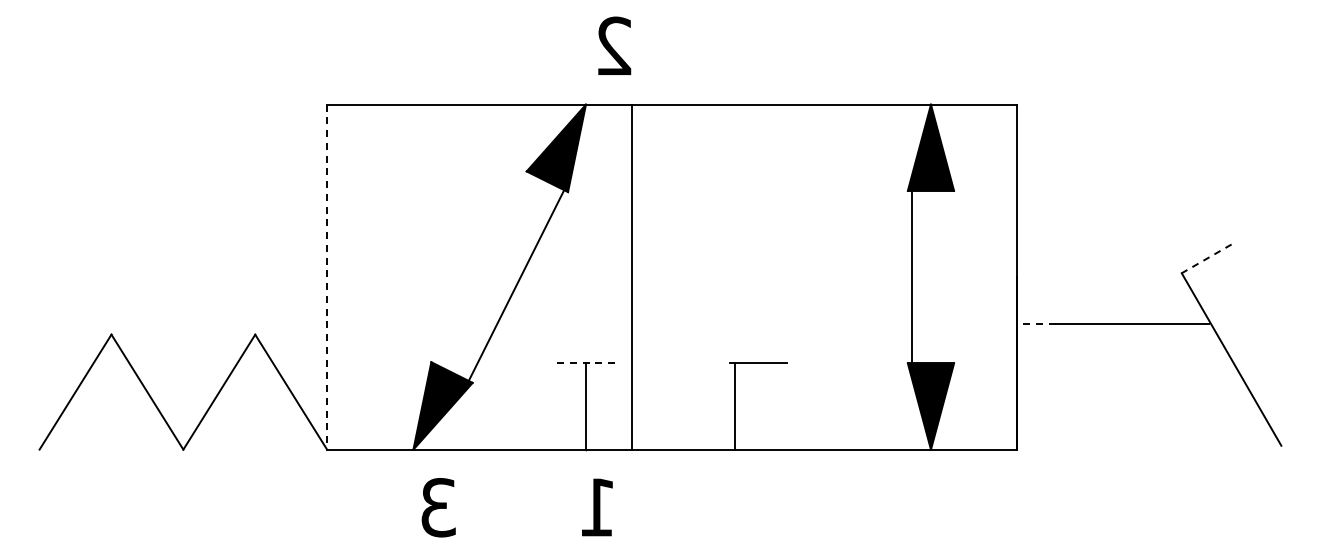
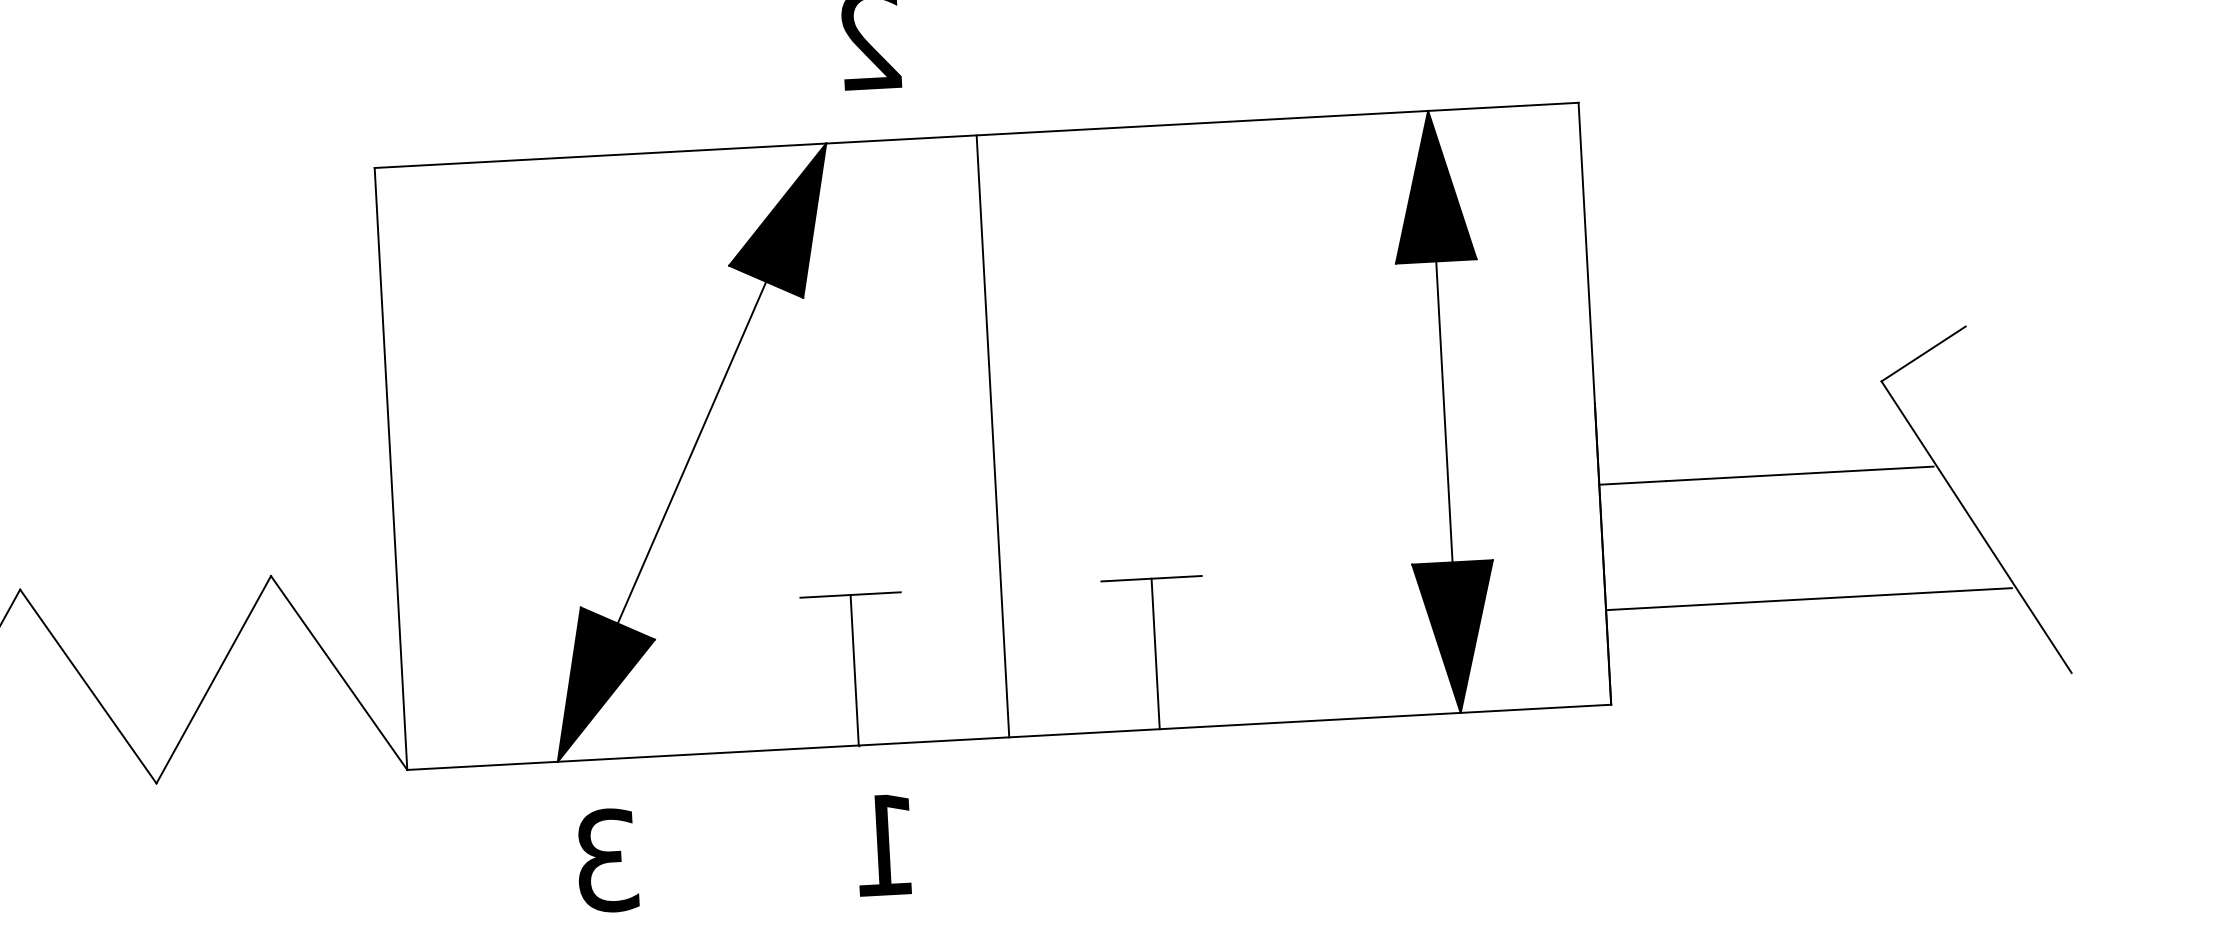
line: (1206, 258) -> (1923, 353), dashed -> solid
line: (632, 276) -> (993, 435), moved
line: (911, 276) -> (1443, 410), moved
line: (327, 277) -> (391, 469), dashed -> solid
line: (516, 284) -> (691, 451), moved
line: (1035, 323) -> (1631, 482), dashed -> solid
line: (585, 363) -> (849, 595), dashed -> solid
line: (1133, 395) -> (1808, 599), added
line: (735, 406) -> (1155, 653), moved

